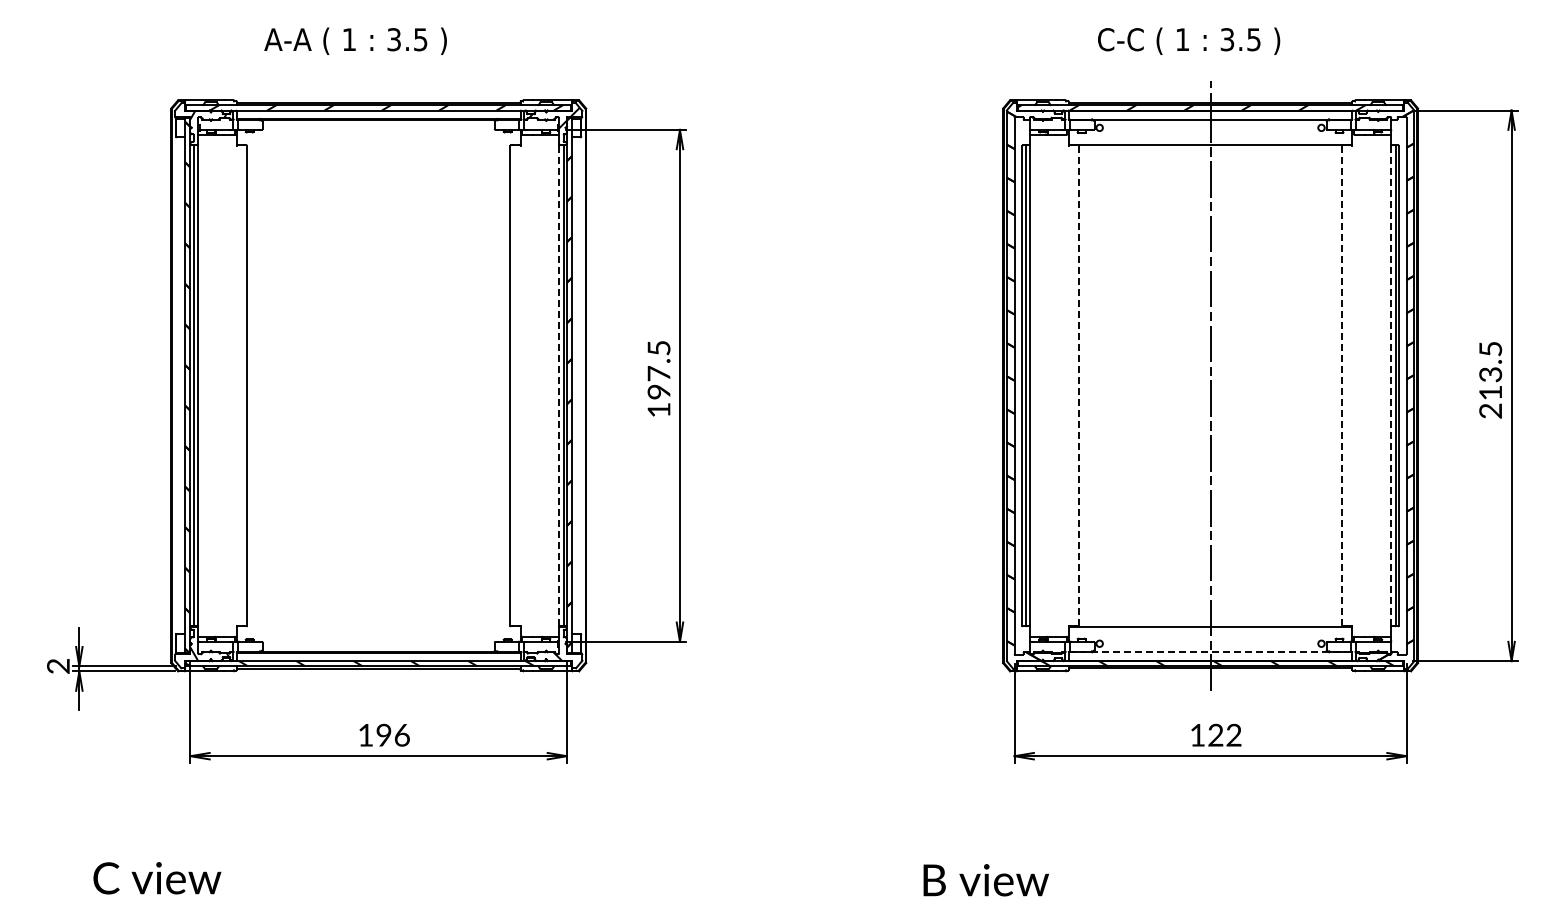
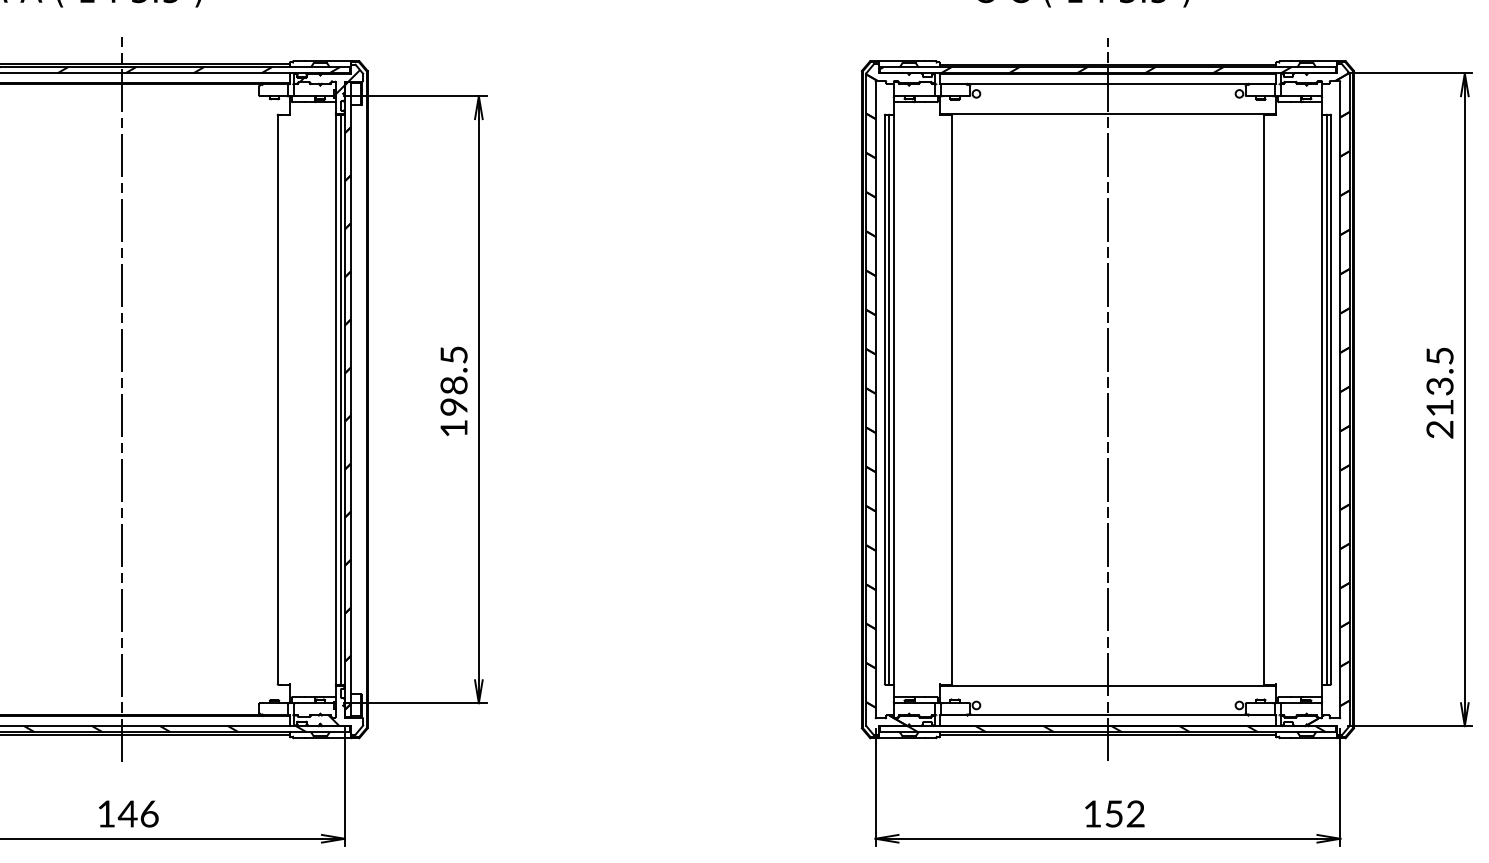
text: (658, 373) -> (453, 385), 197.5 -> 198.5
line: (378, 385) -> (121, 399), added
line: (559, 385) -> (336, 399), dashed -> solid
line: (1079, 385) -> (952, 399), dashed -> solid
line: (1342, 385) -> (1264, 399), dashed -> solid
line: (1391, 385) -> (1322, 399), dashed -> solid
line: (1210, 652) -> (1107, 715), dashed -> solid
text: (383, 734) -> (127, 813), 196 -> 146
text: (1215, 734) -> (1113, 813), 122 -> 152

